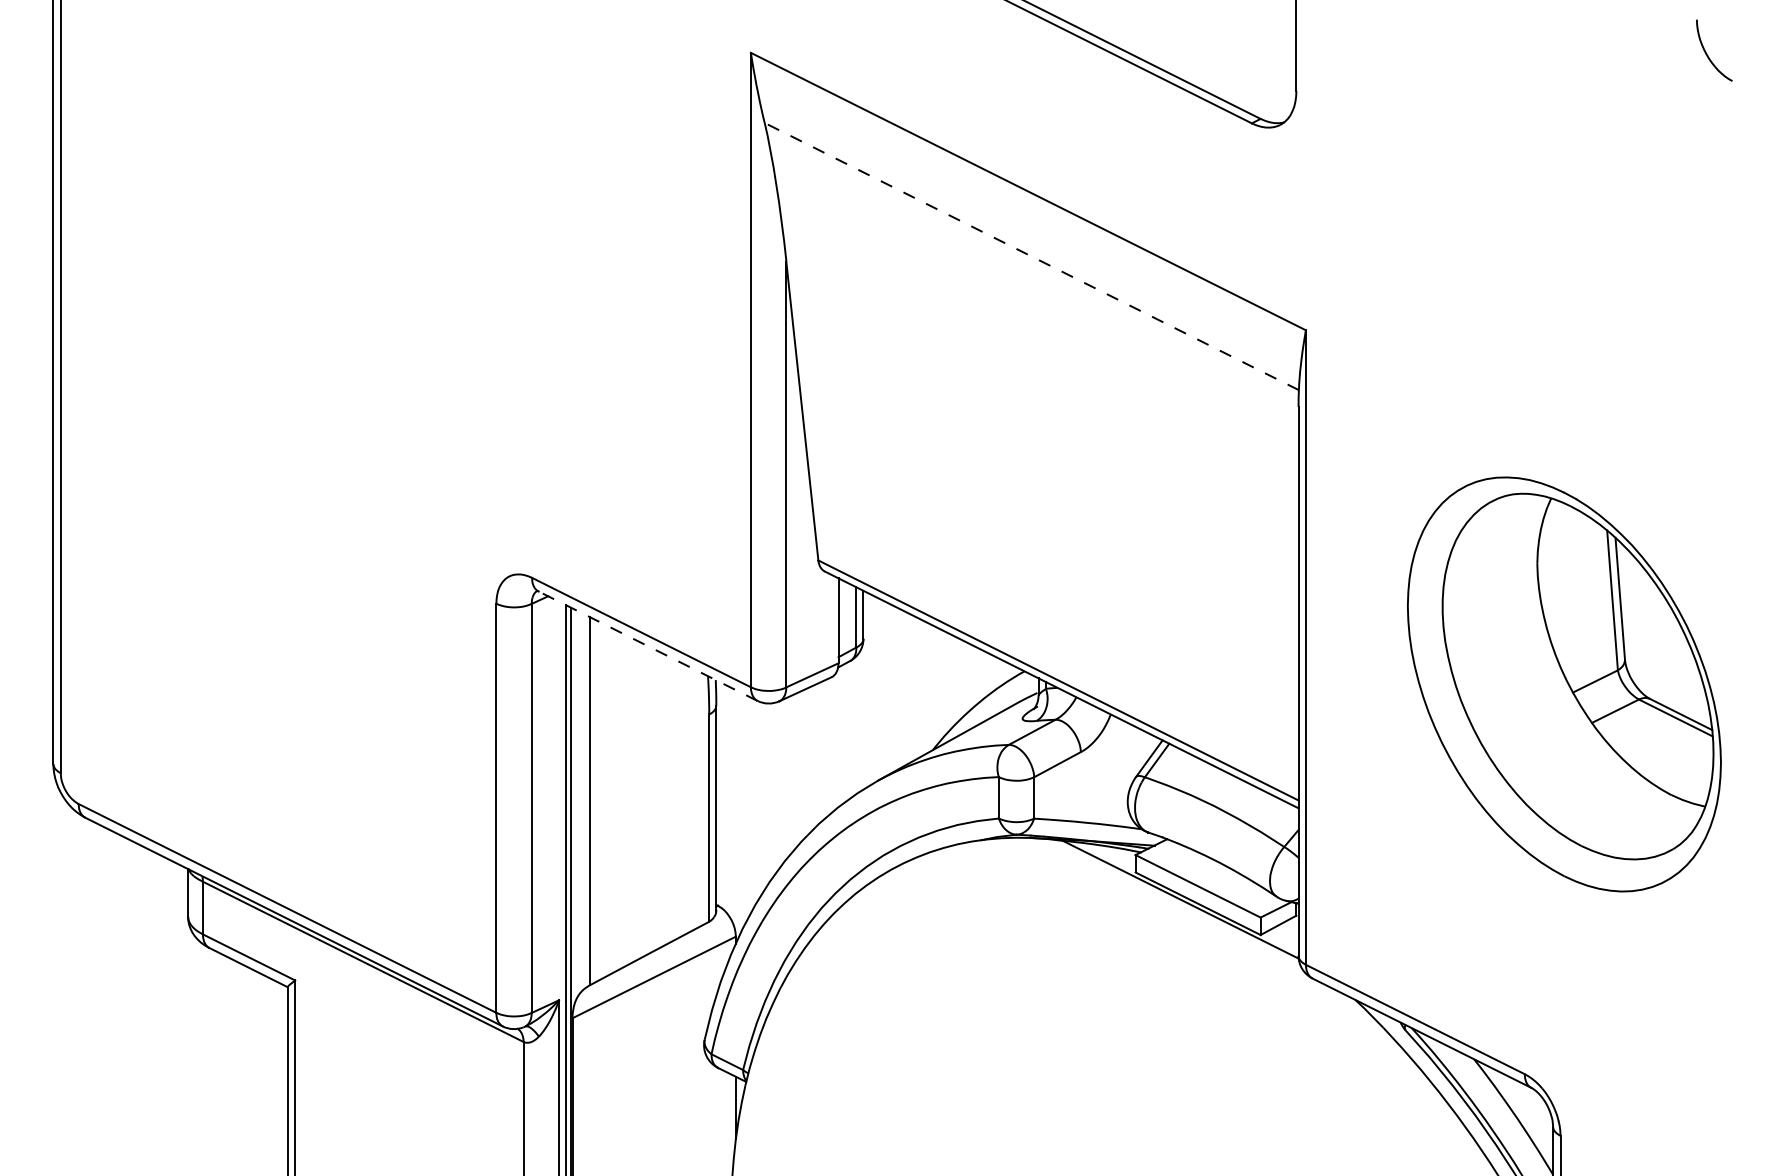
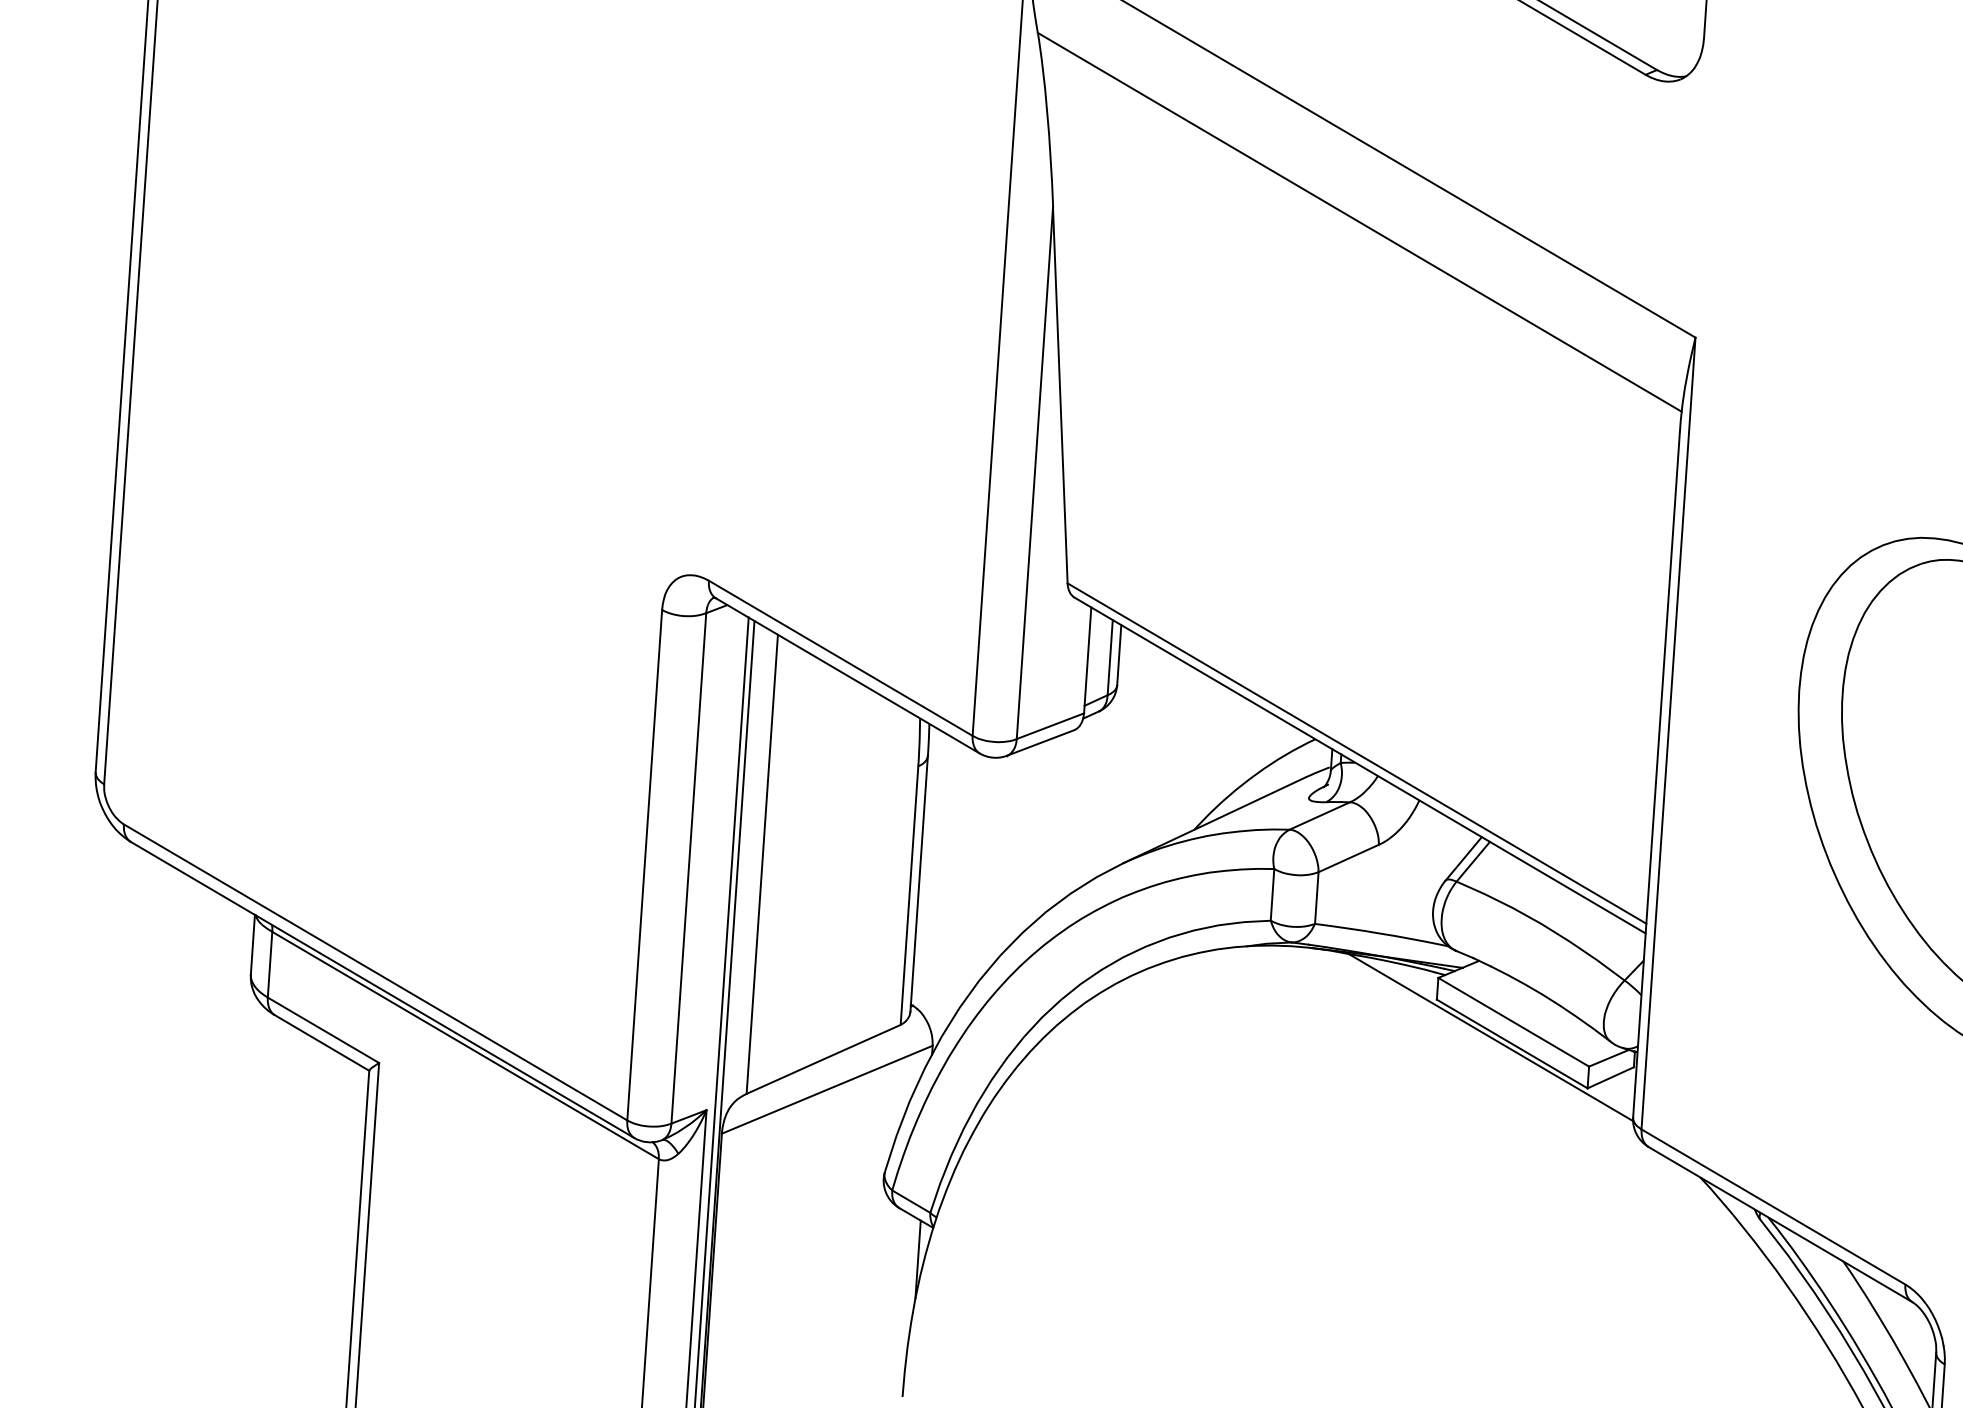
line: (1031, 256) -> (1359, 222), dashed -> solid
line: (647, 646) -> (847, 676), dashed -> solid

